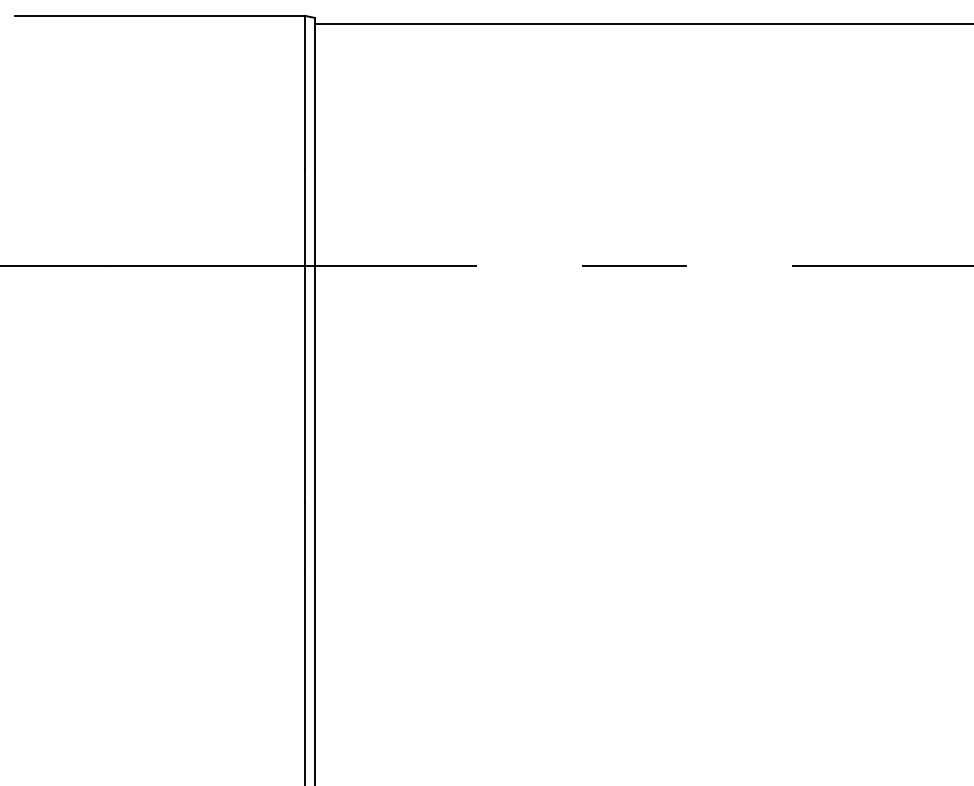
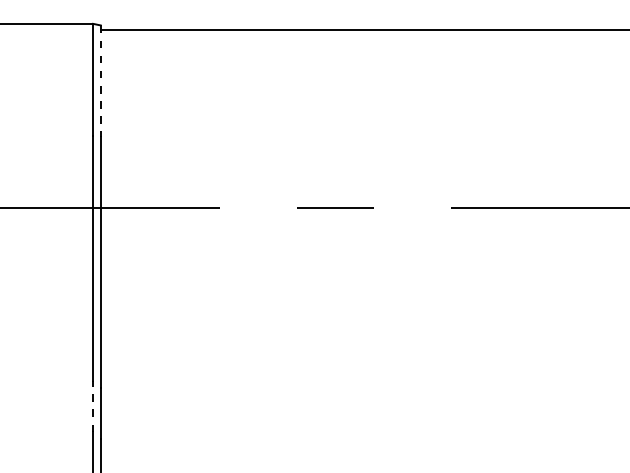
line: (315, 93) -> (101, 80), solid -> dashed
line: (304, 537) -> (92, 406), solid -> dashed

